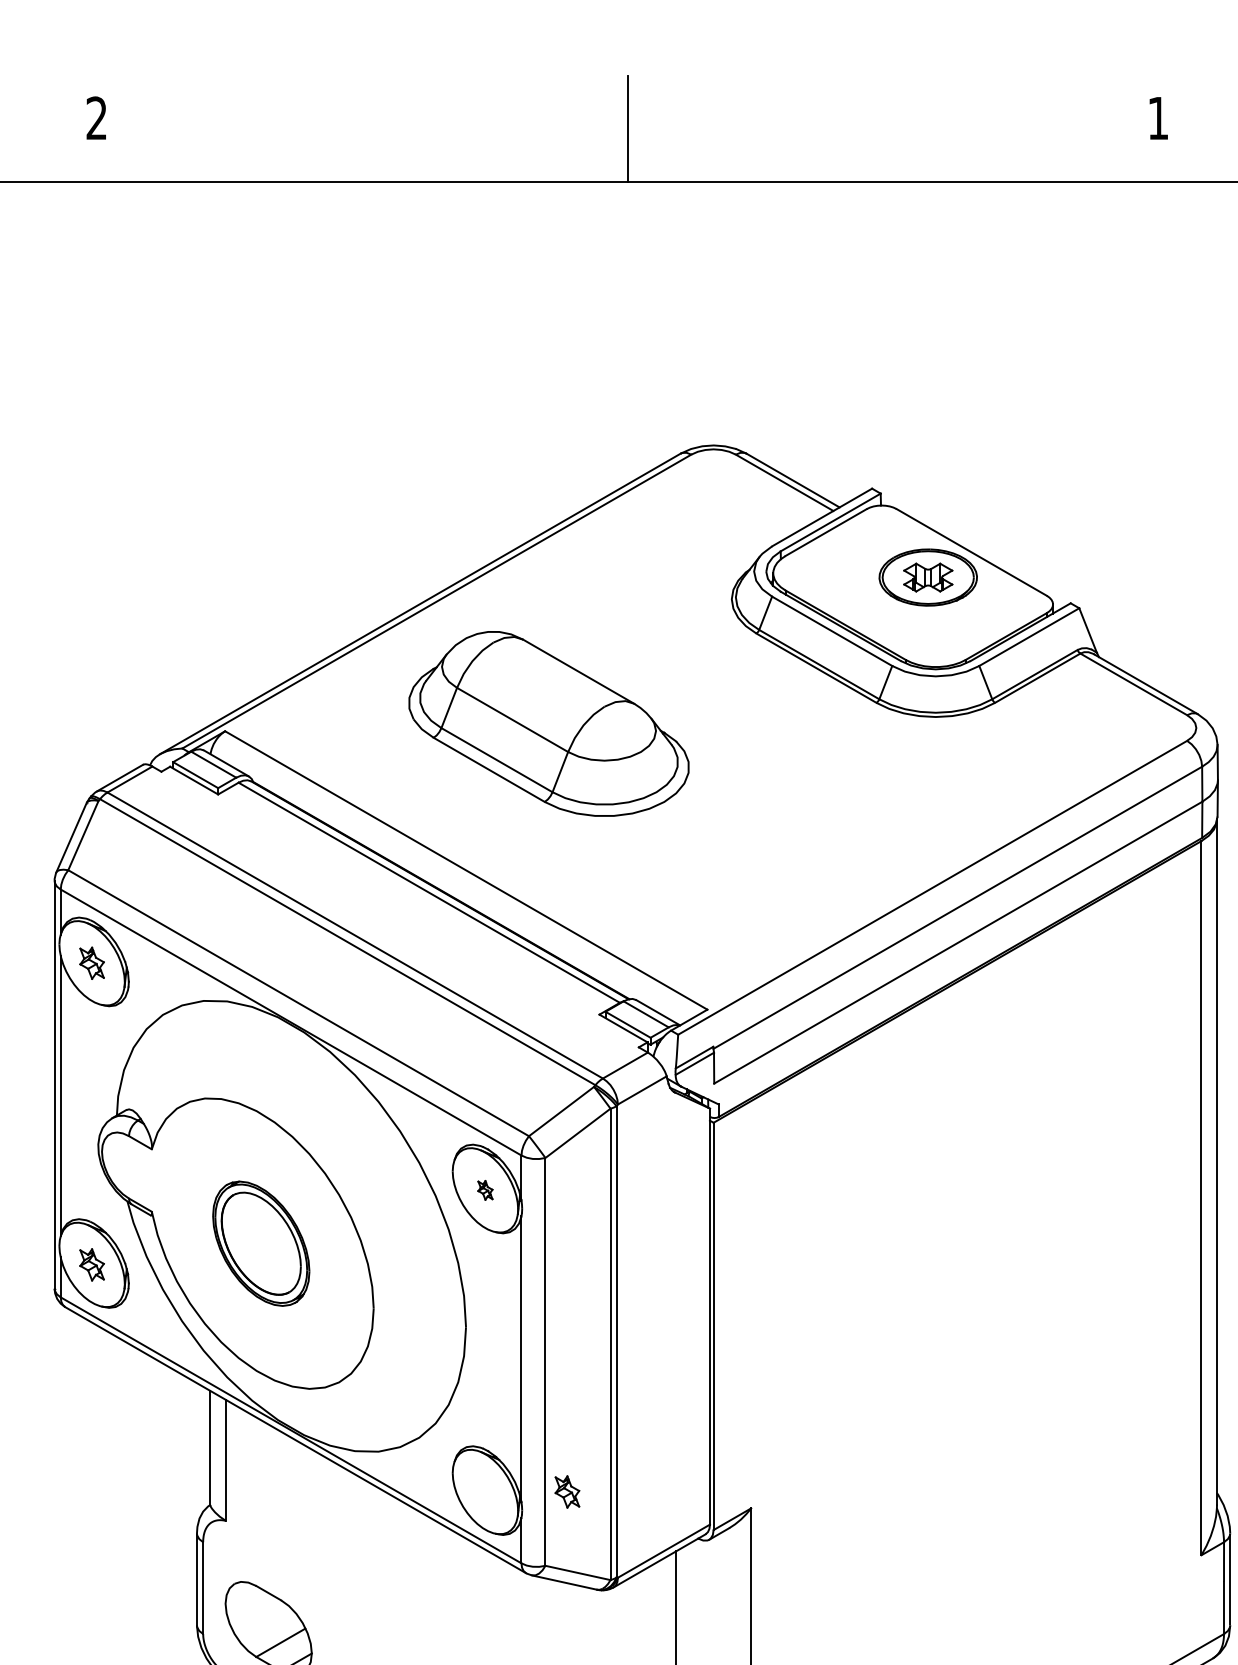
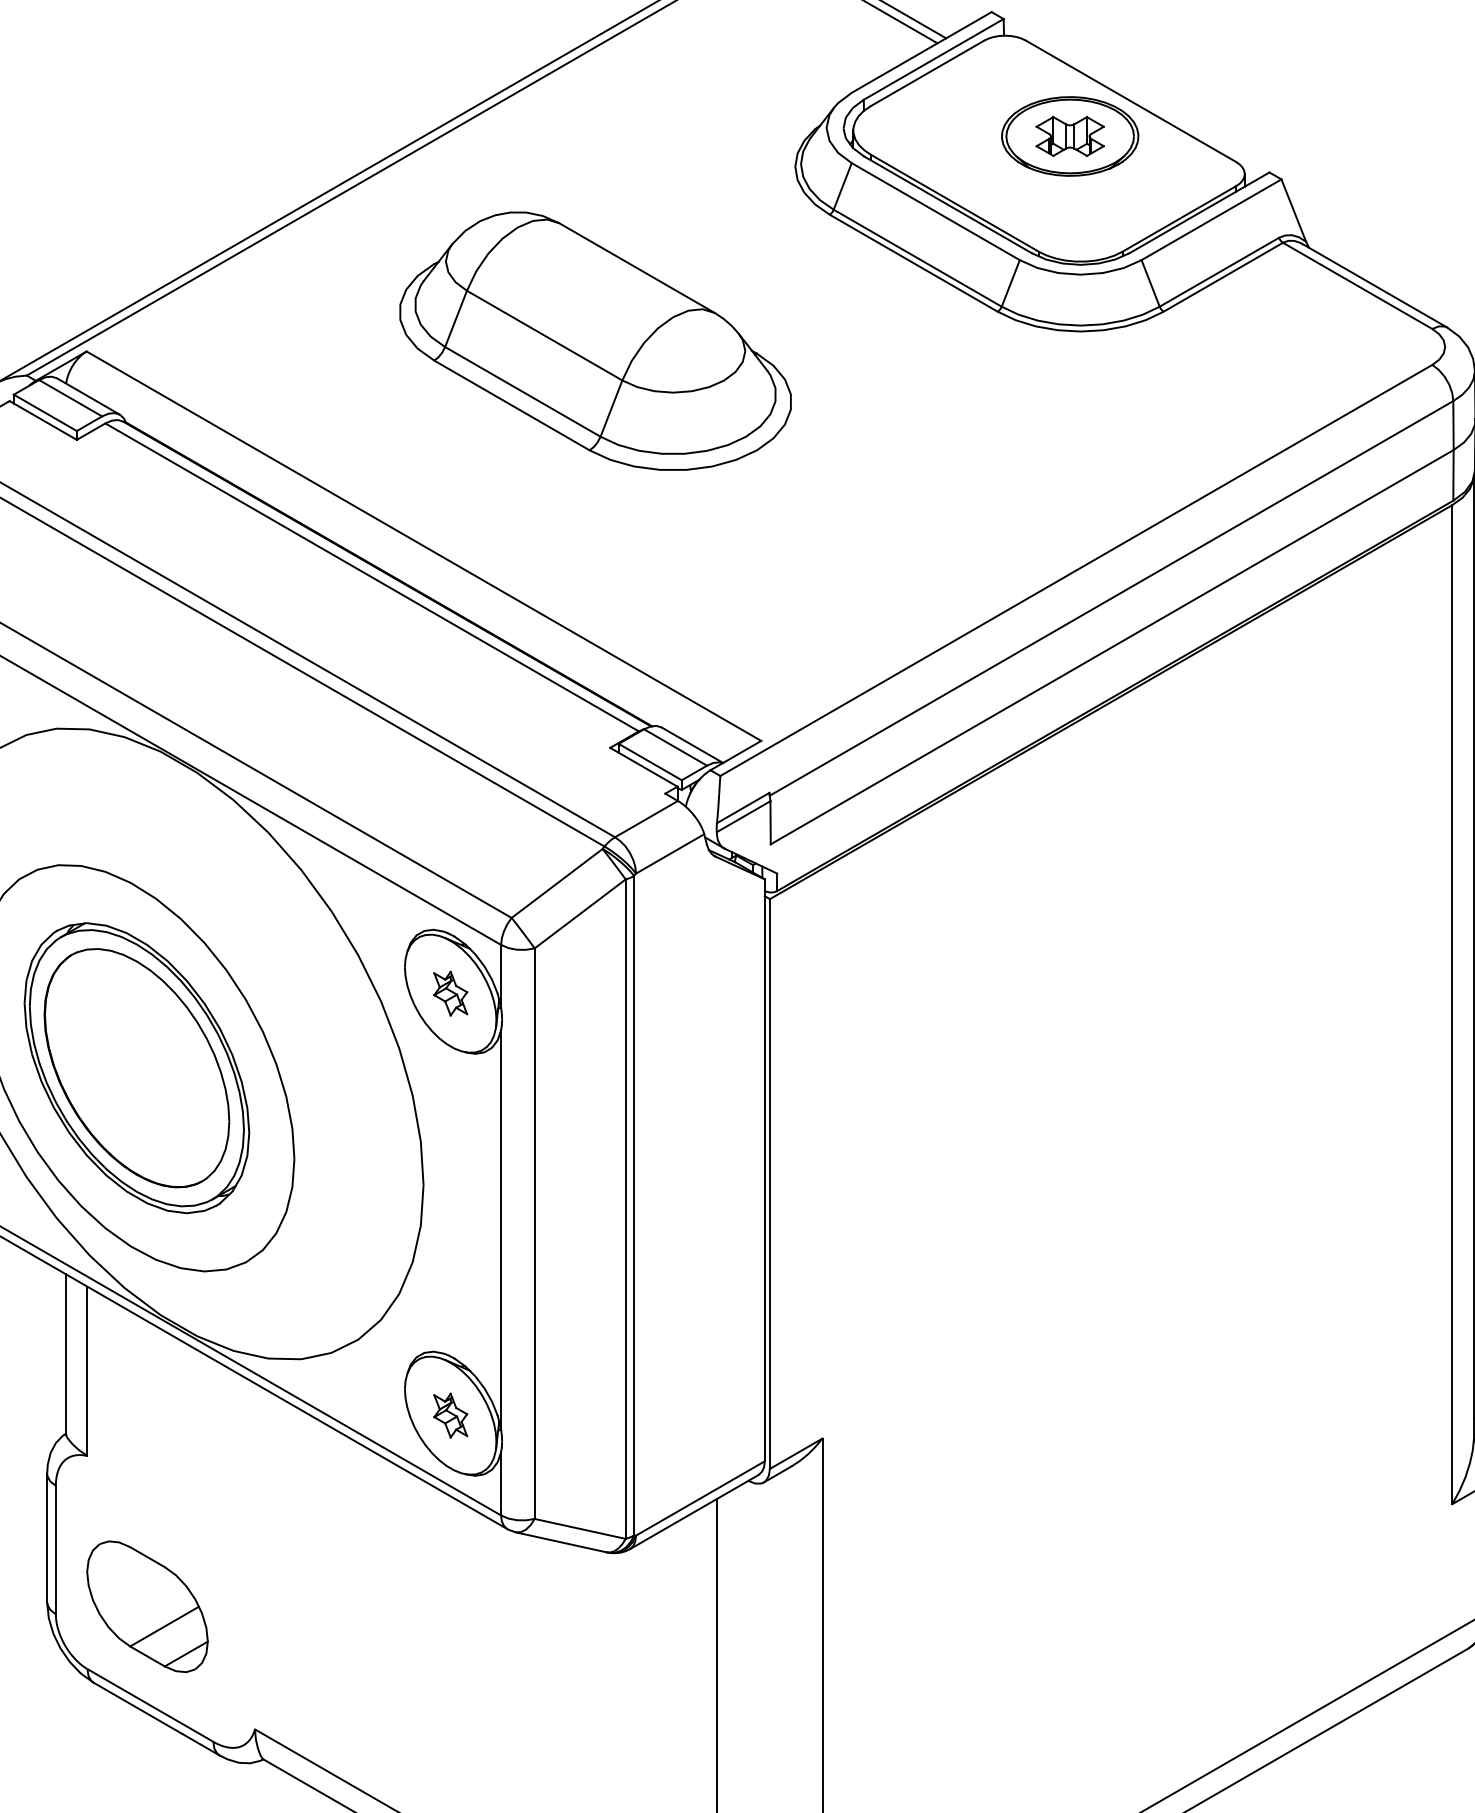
part: (548, 723) -> (594, 340), moved
part: (485, 1190) -> (450, 993), size x1.67
part: (261, 1243) -> (137, 1068), size x1.67
part: (567, 1491) -> (450, 1414), moved

